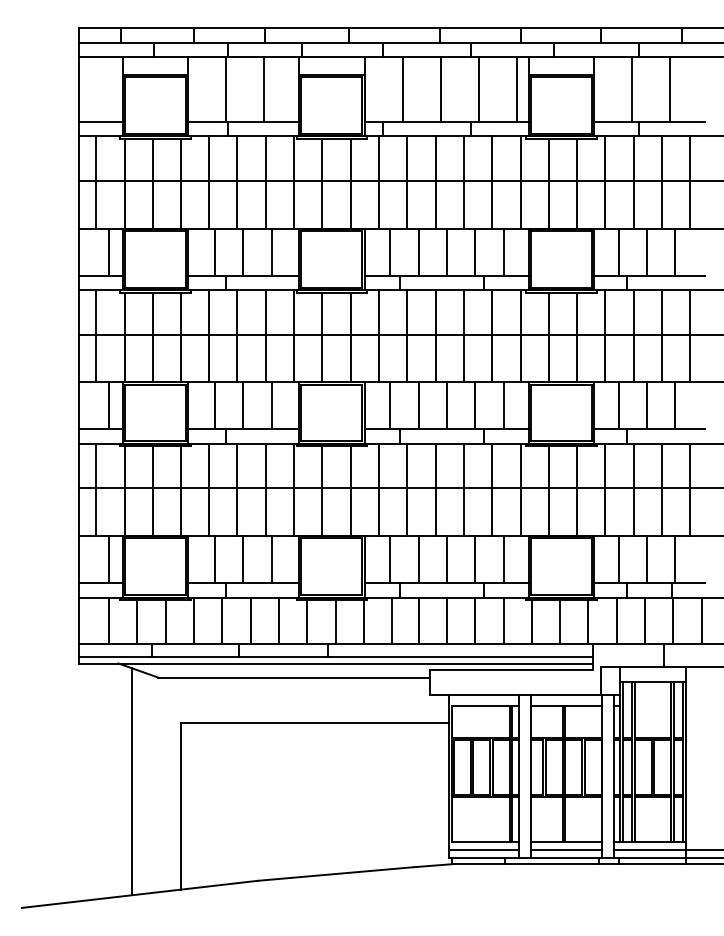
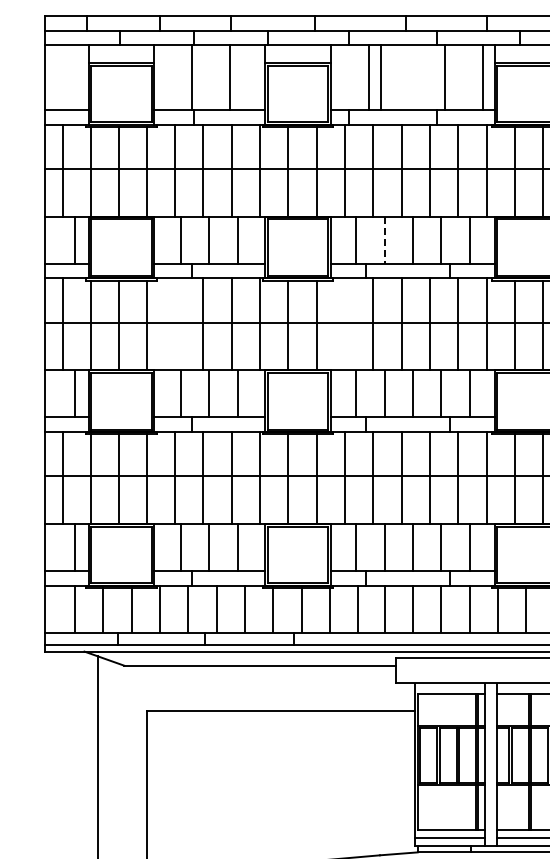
line: (440, 89) -> (380, 77), moved
line: (418, 252) -> (384, 240), solid -> dashed
line: (209, 336) -> (175, 324), removed
line: (378, 336) -> (344, 324), removed

